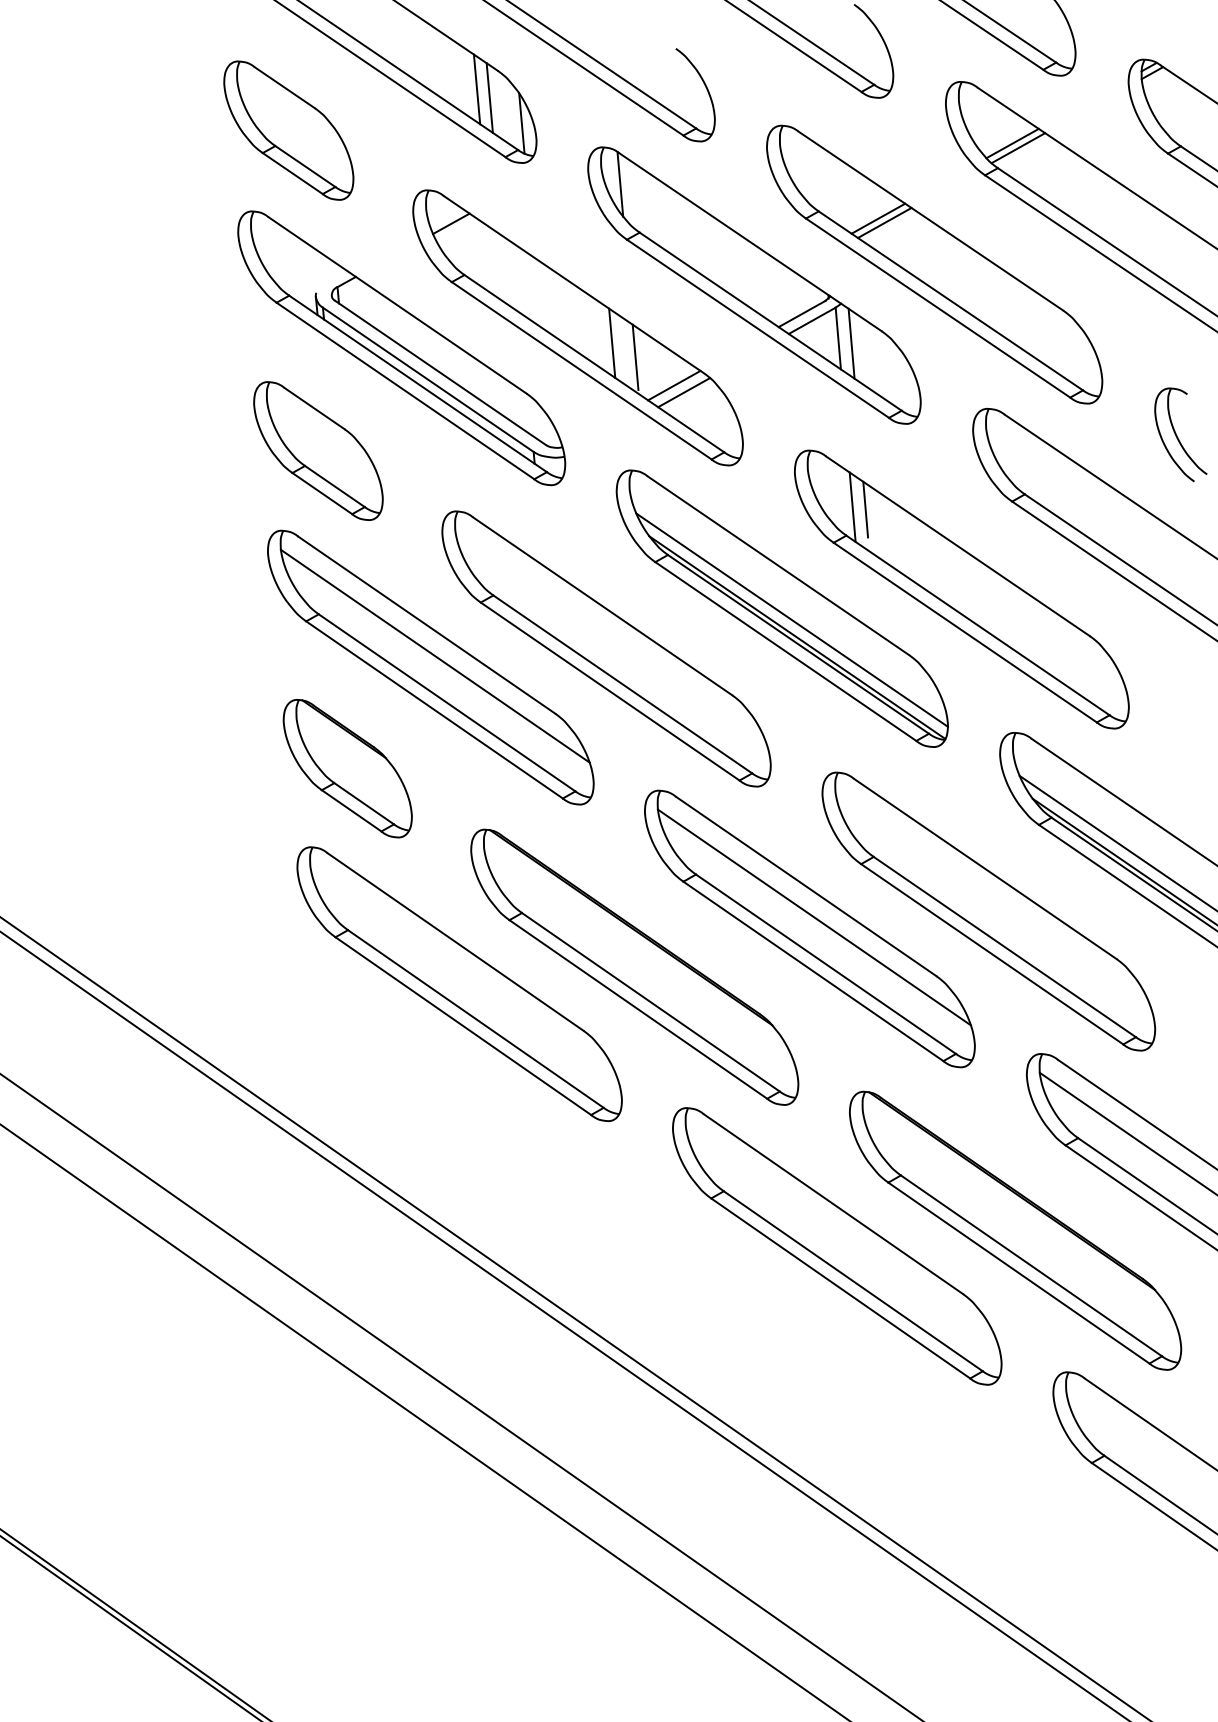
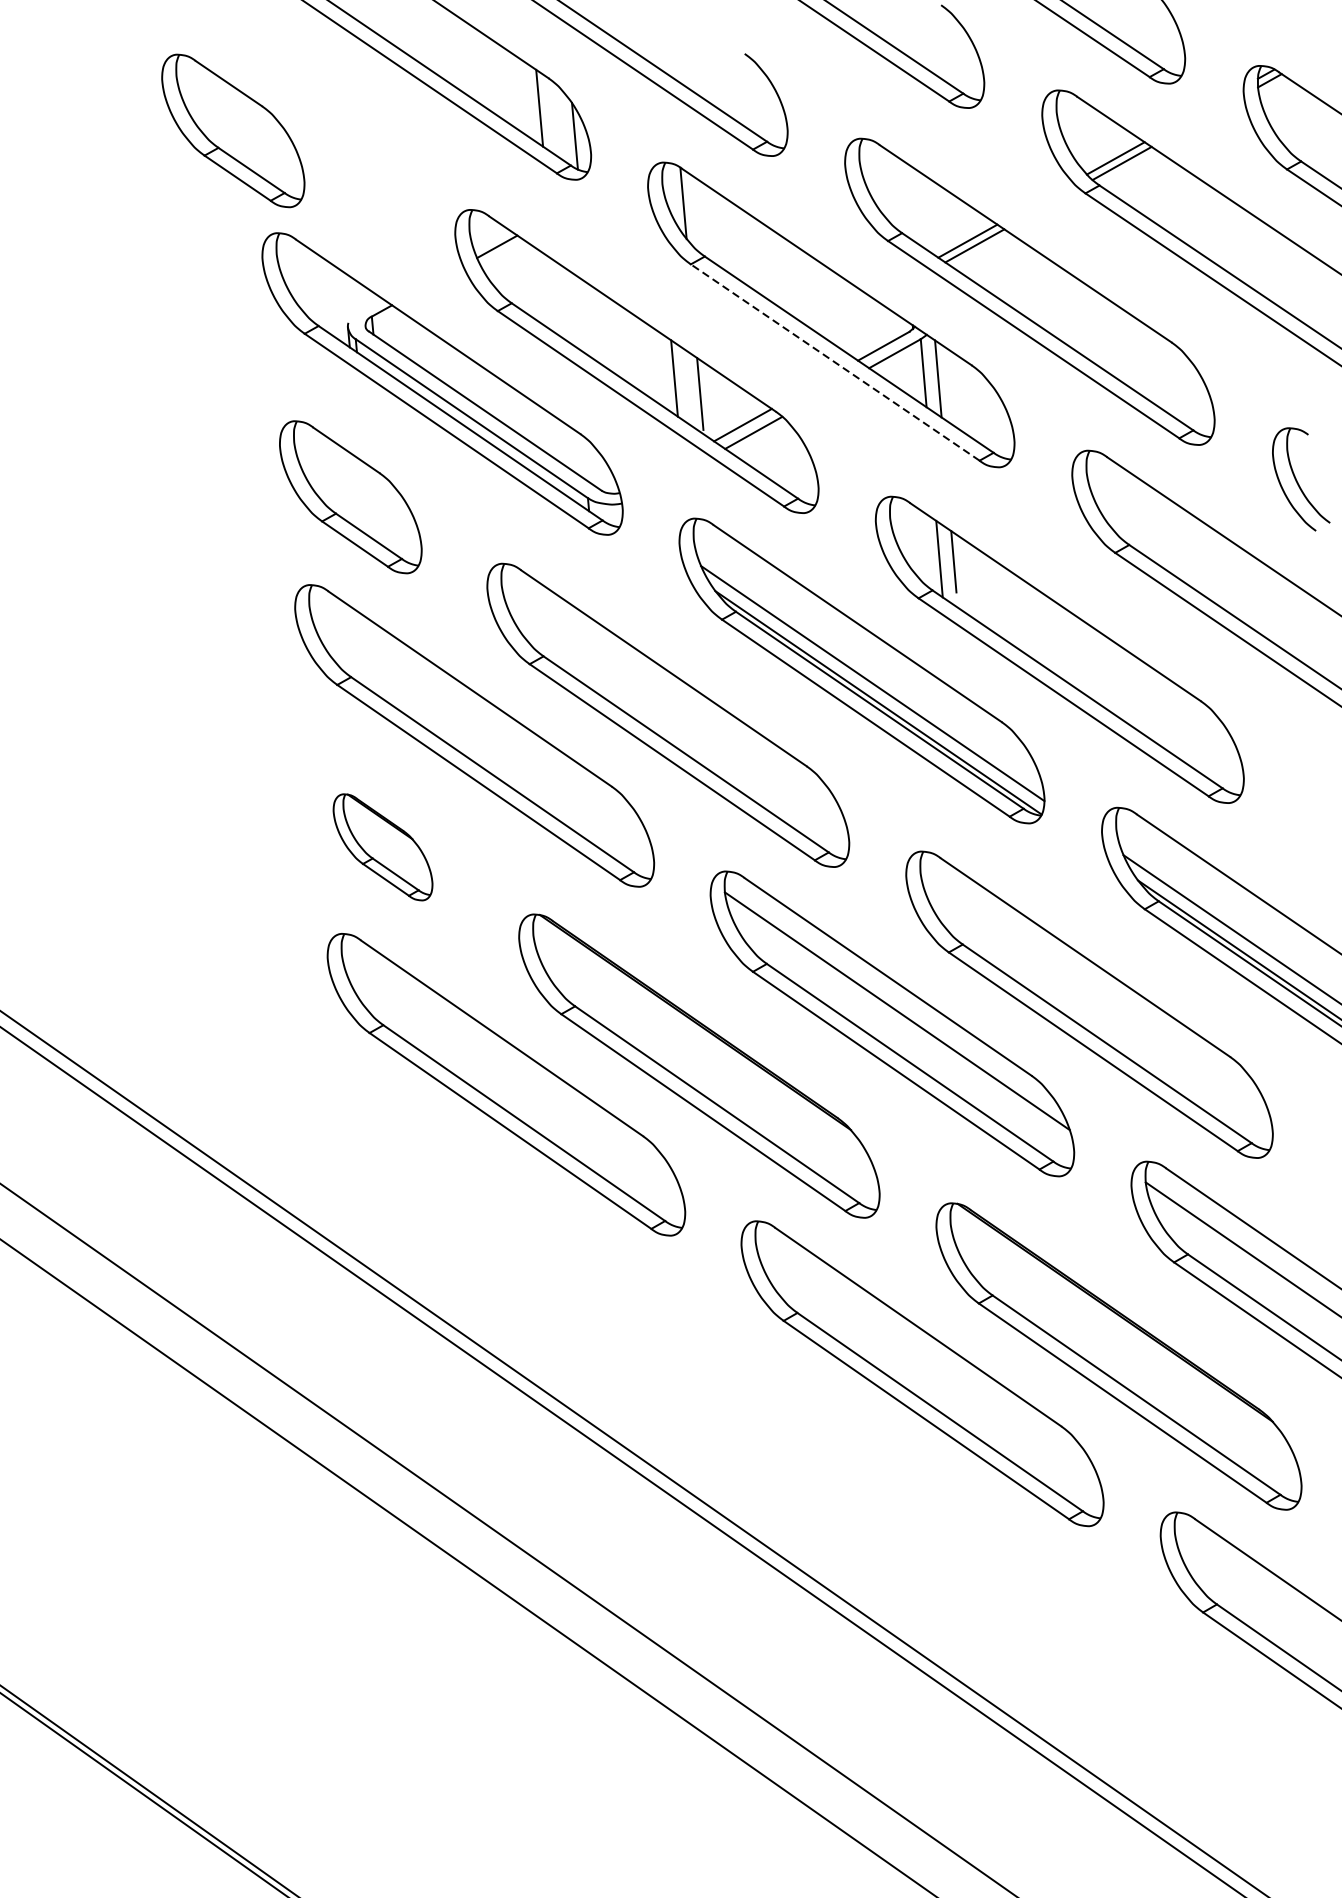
line: (476, 89) -> (524, 98), removed
part: (288, 130) -> (232, 130), moved
line: (757, 328) -> (834, 362), solid -> dashed
line: (434, 655) -> (478, 722), removed
part: (347, 768) -> (382, 847), size x0.7

